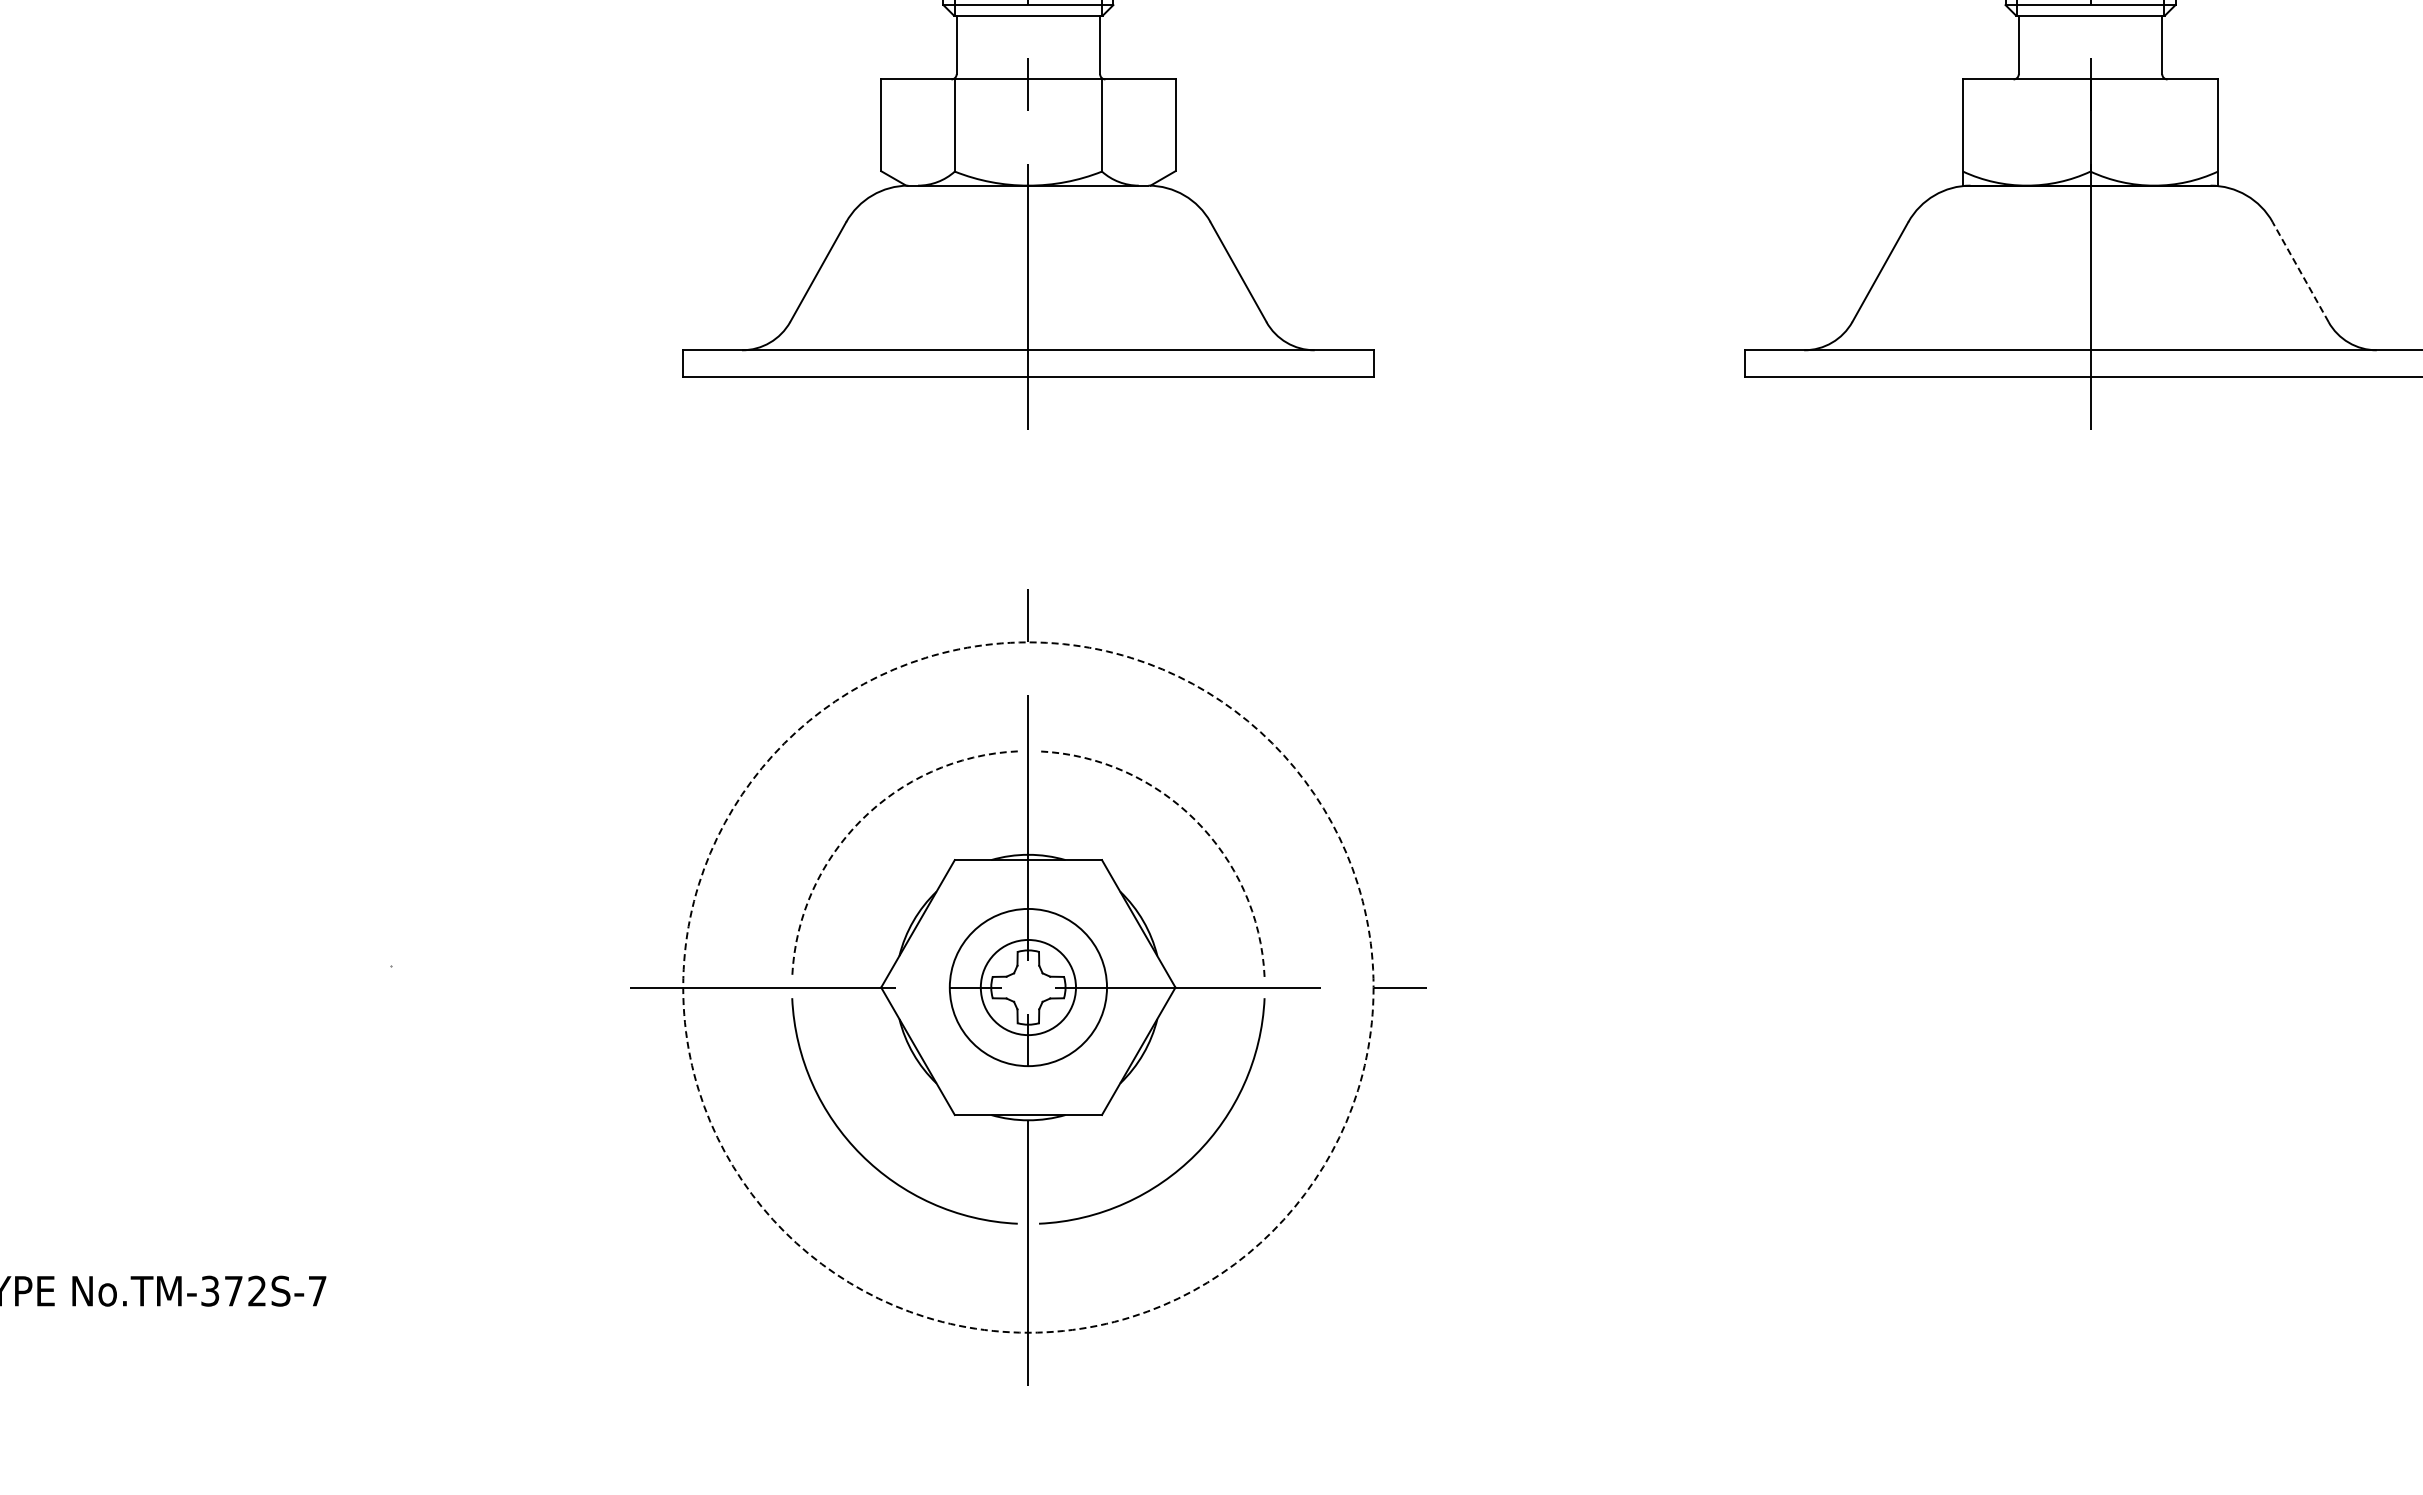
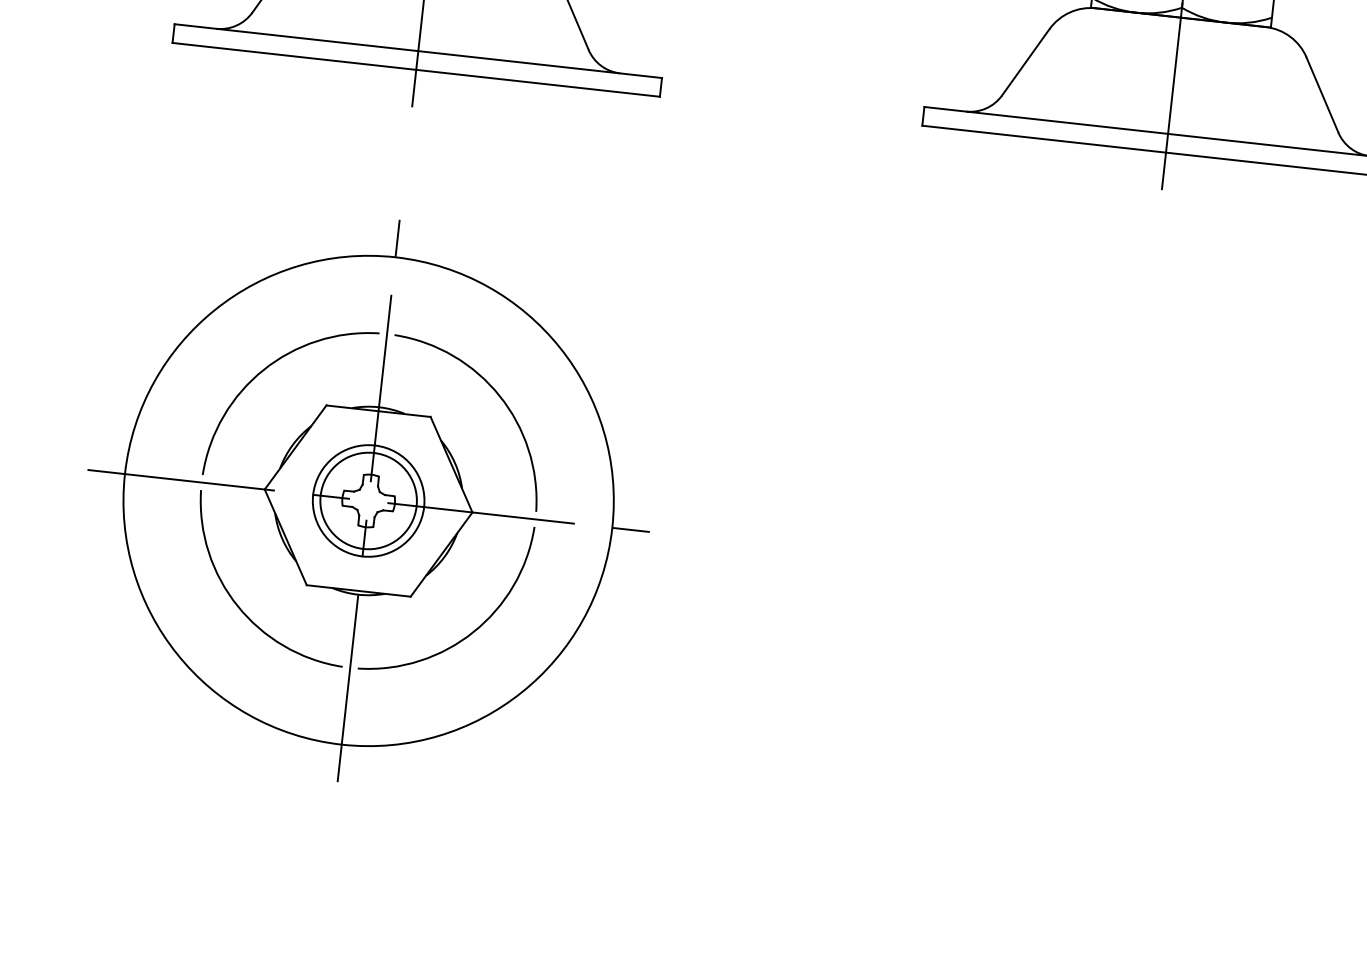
line: (2300, 271) -> (1322, 94), dashed -> solid
arc: (861, 820) -> (263, 370), dashed -> solid
arc: (1195, 820) -> (499, 396), dashed -> solid
circle: (1028, 987) -> (368, 500), dashed -> solid
circle: (1028, 987) -> (368, 500), size x1.43

